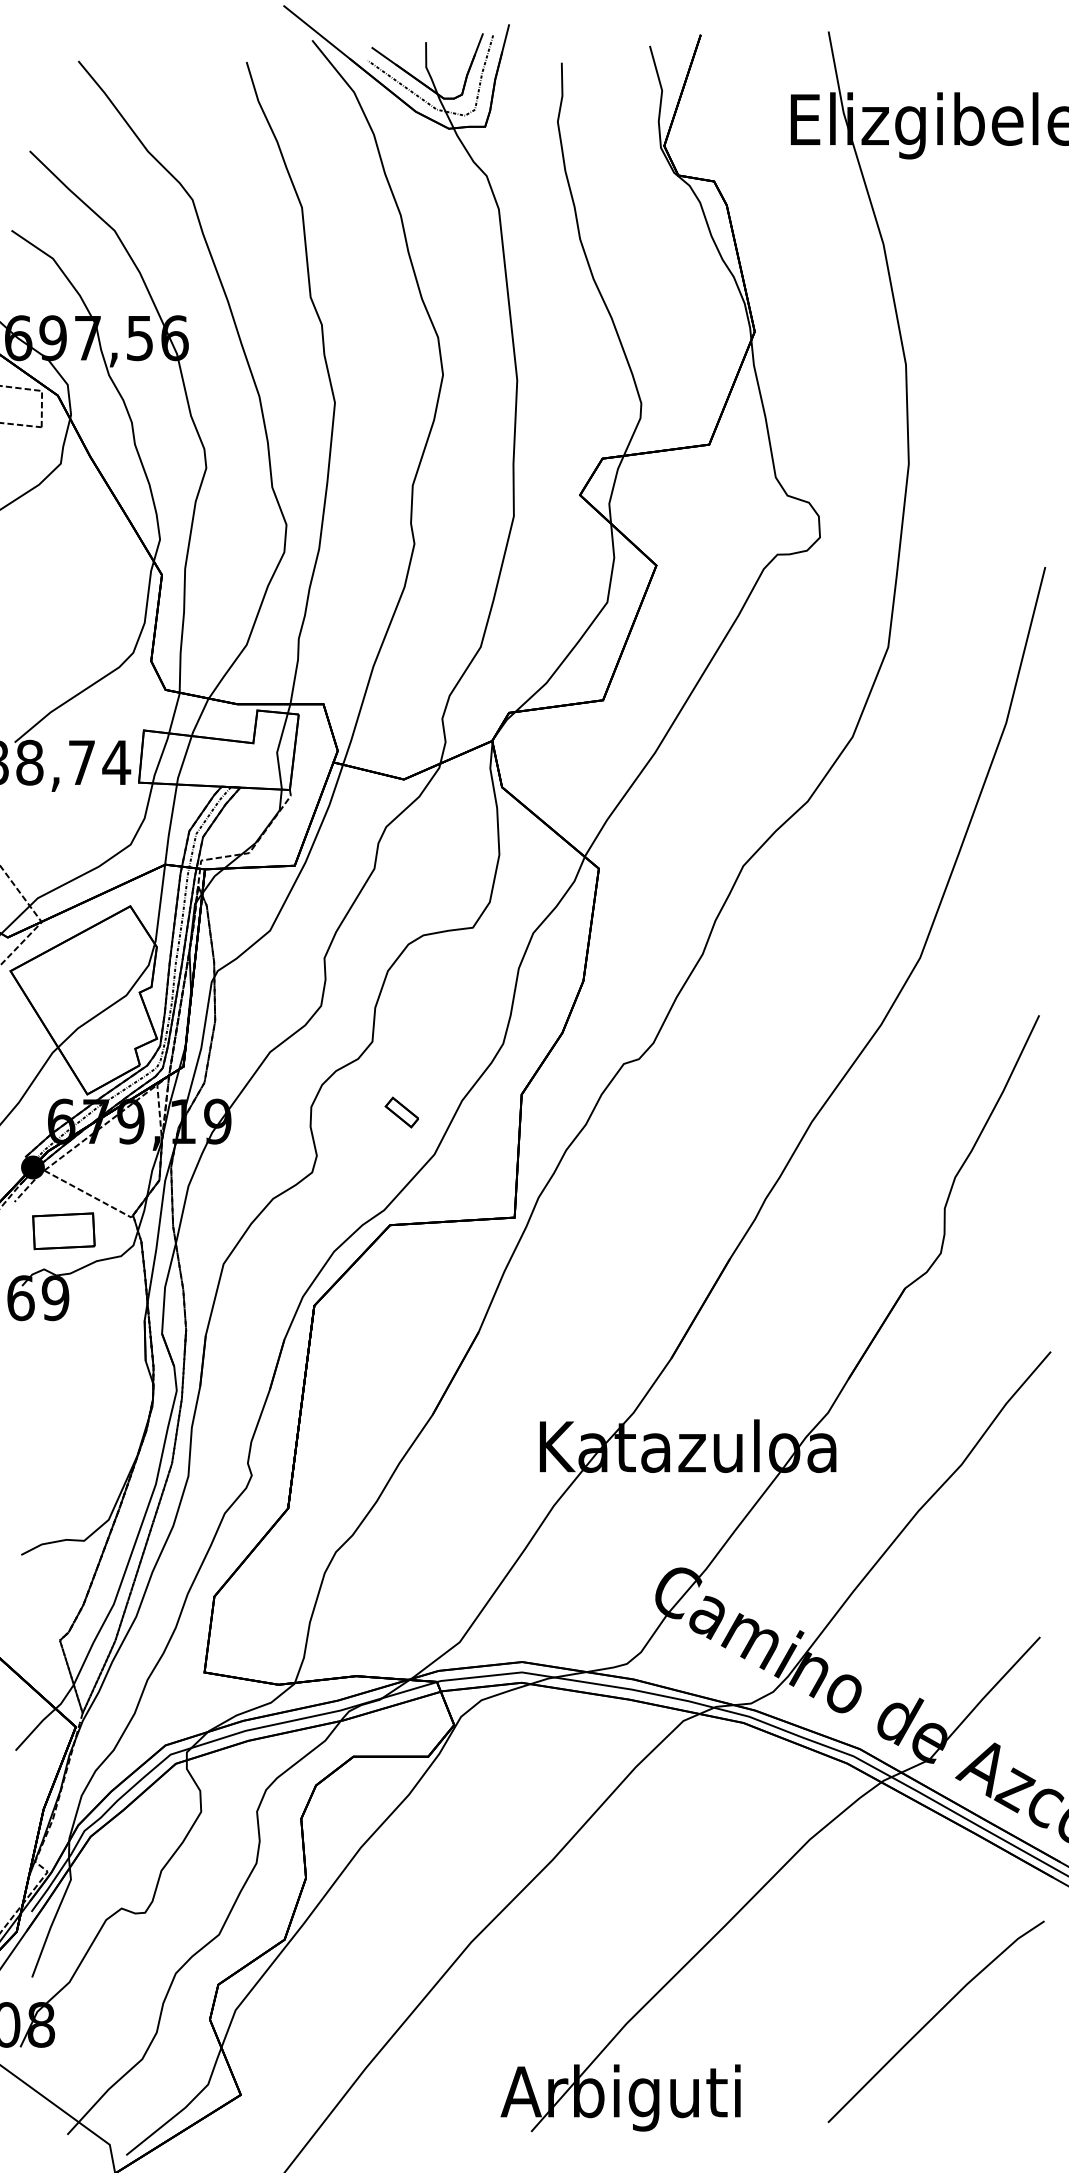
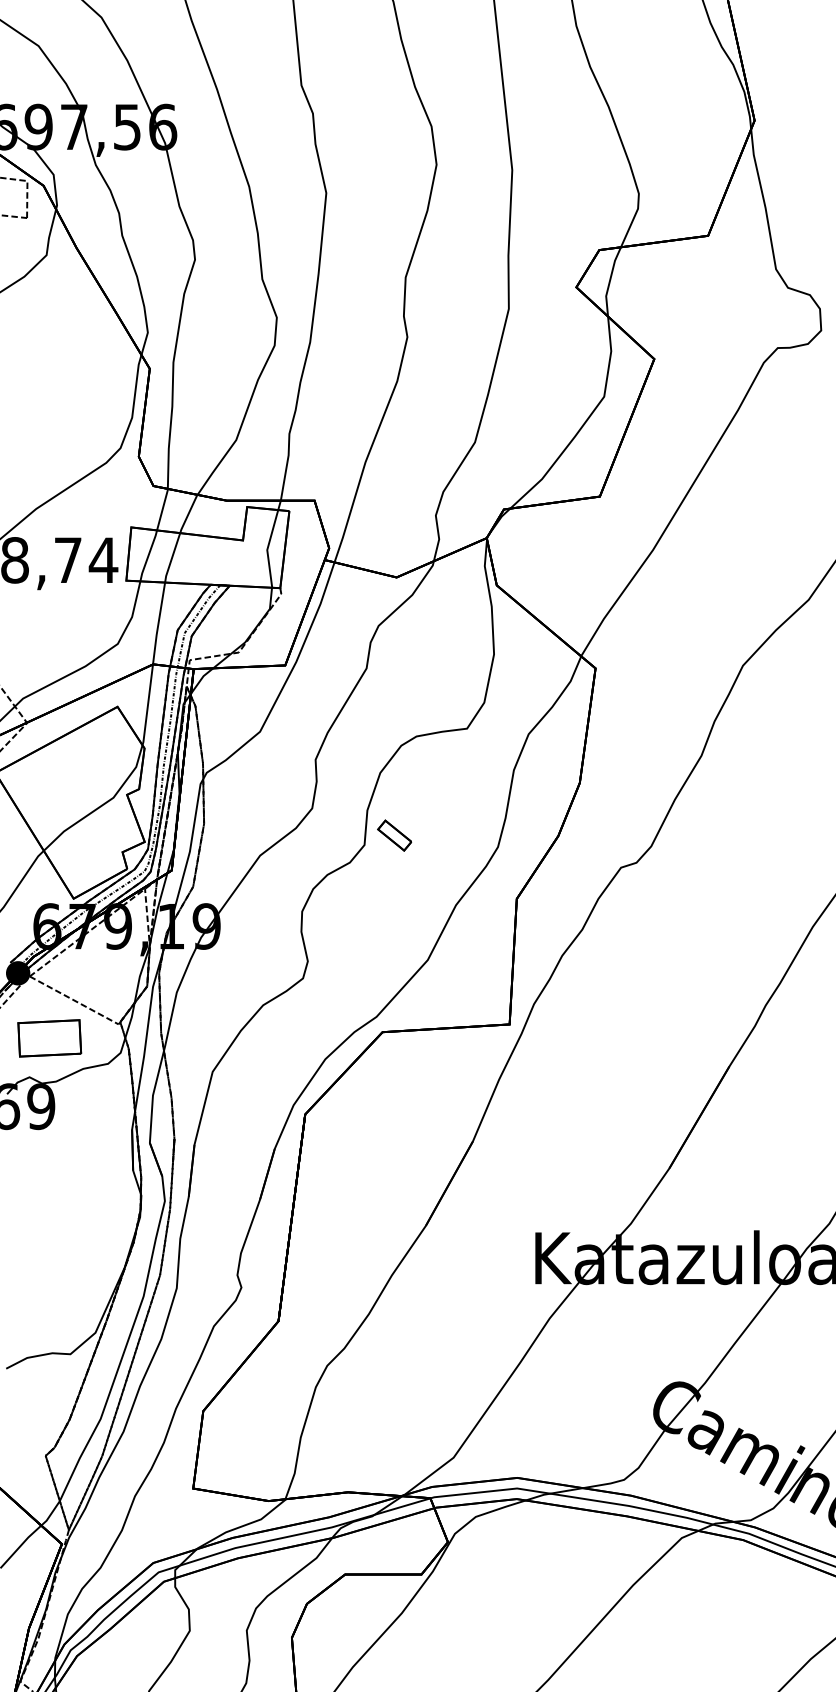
part: (401, 1112) -> (394, 835), moved

